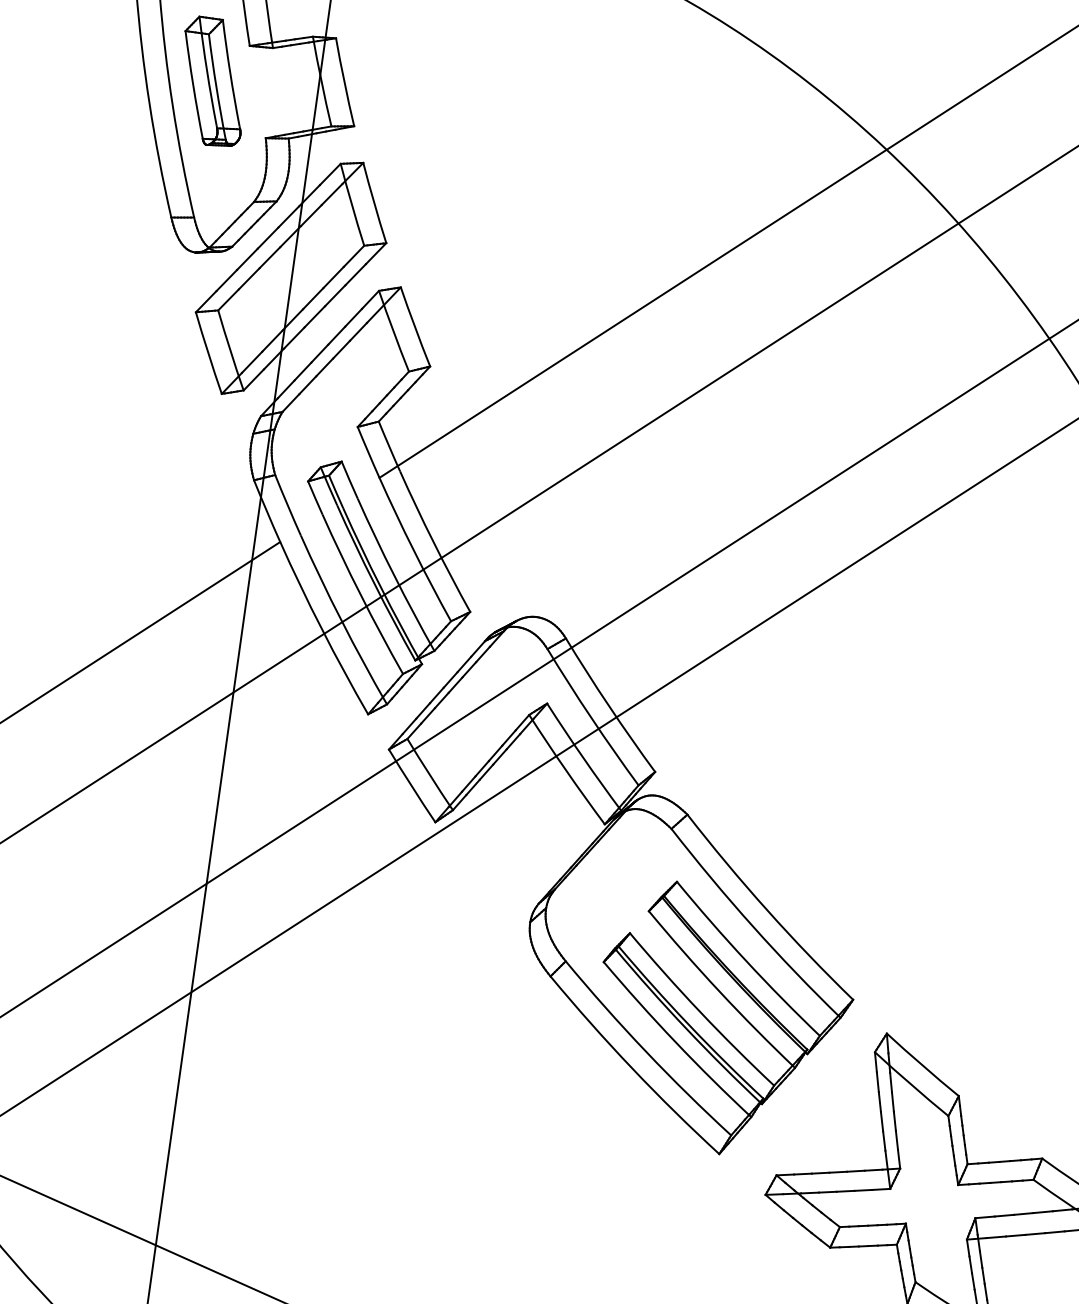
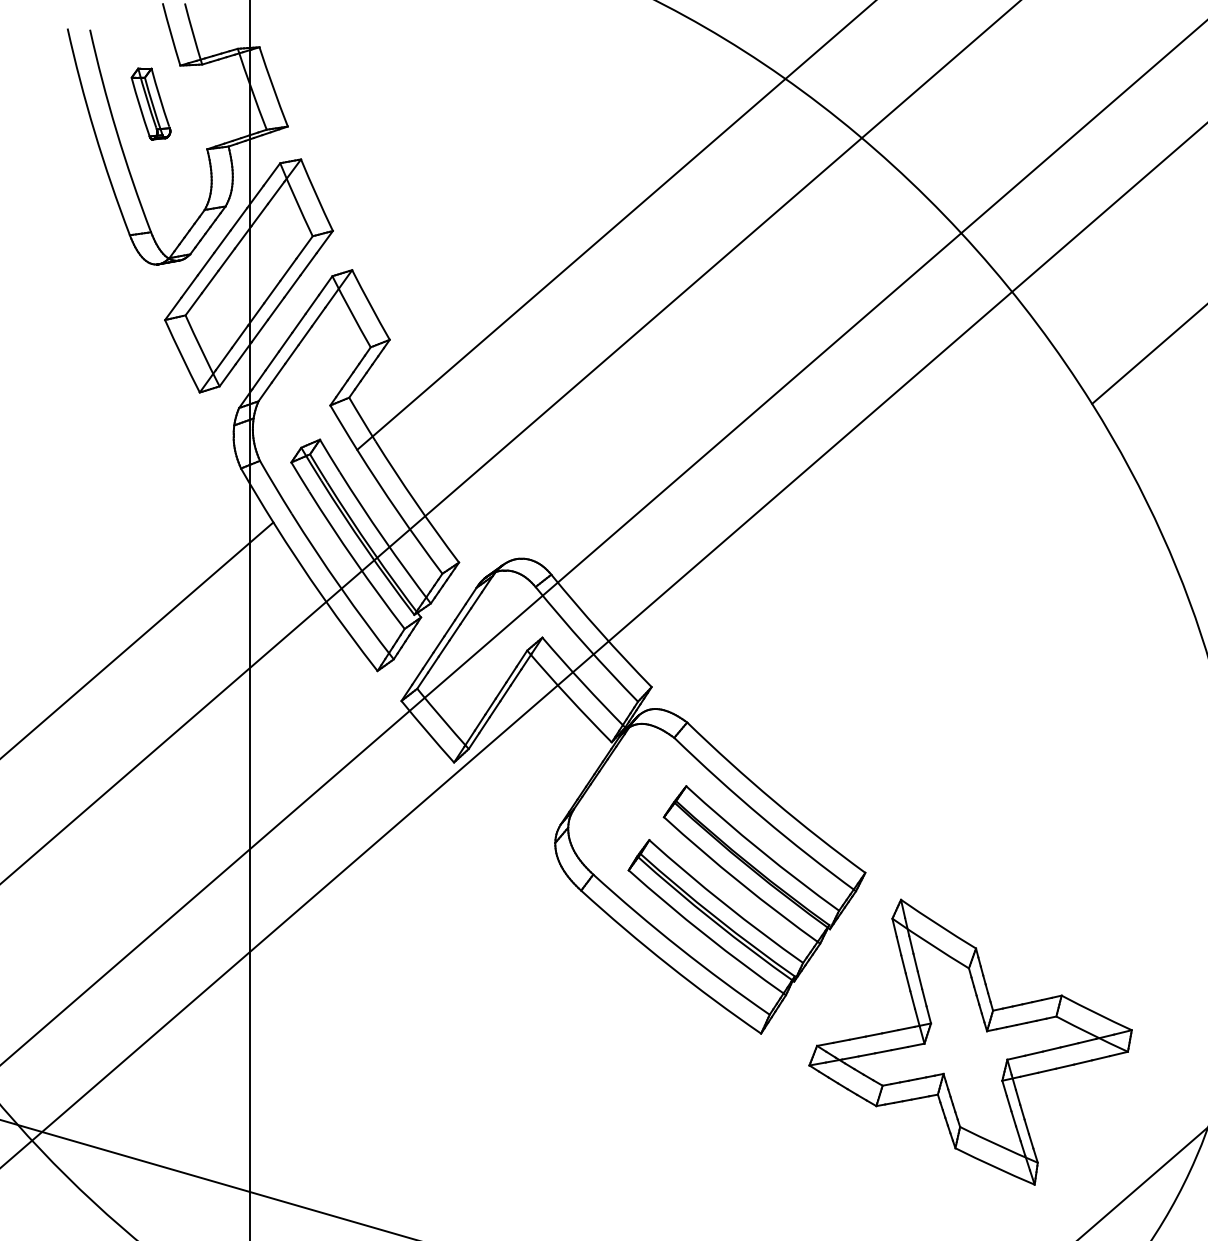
part: (212, 81) -> (150, 103), size x0.6

